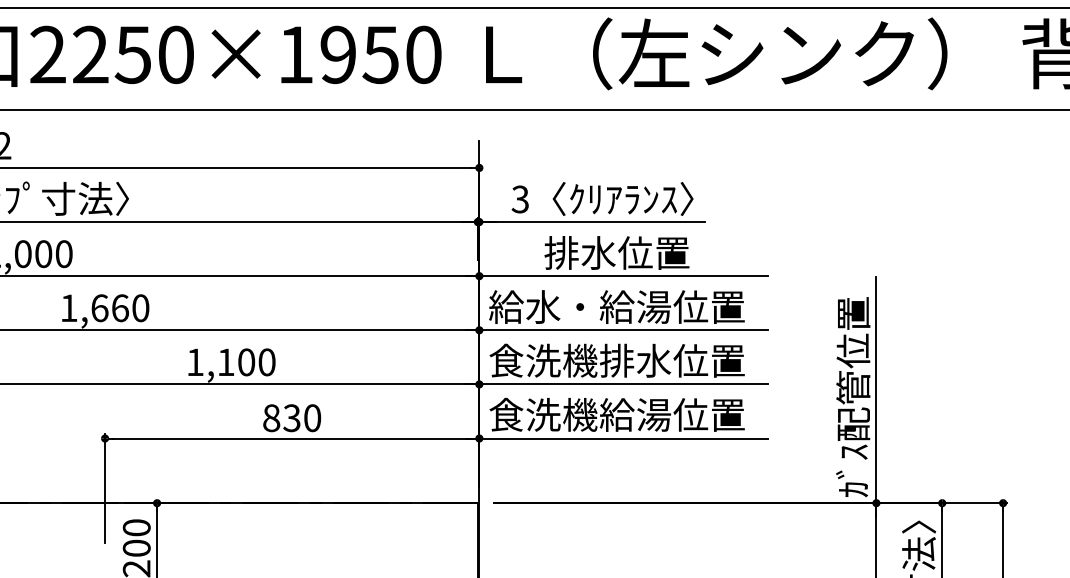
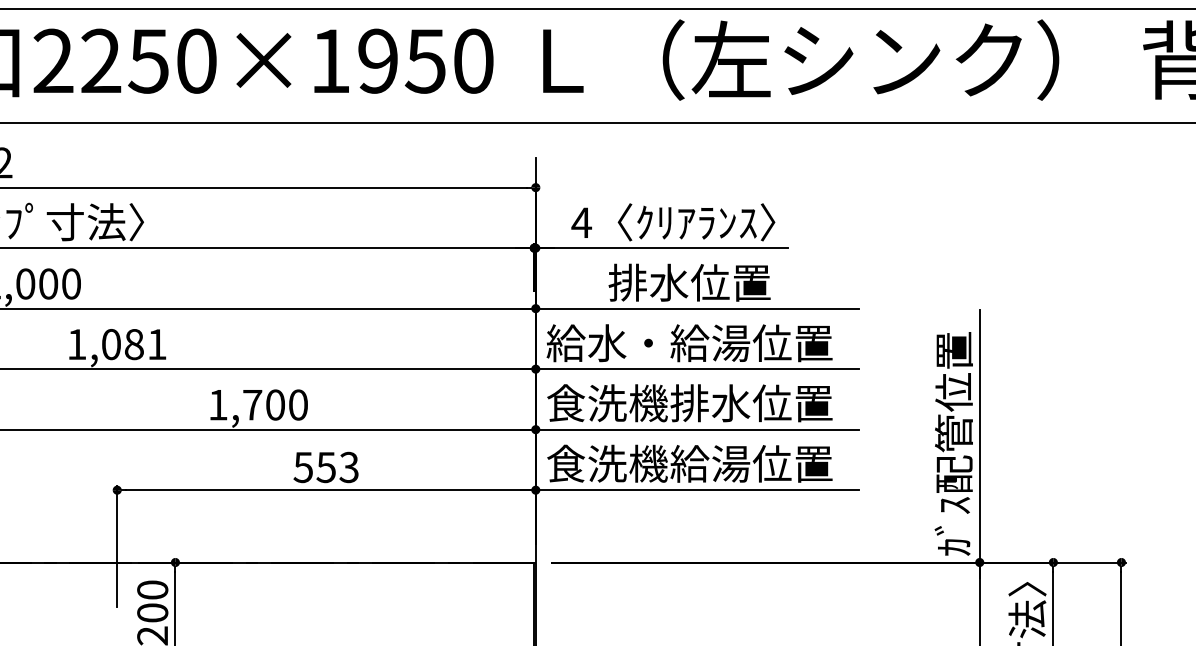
text: (520, 199) -> (581, 222), 3 -> 4
text: (120, 308) -> (134, 344), 1,660 -> 1,081
text: (225, 361) -> (251, 404), 1,100 -> 1,700
text: (291, 418) -> (325, 467), 830 -> 553

